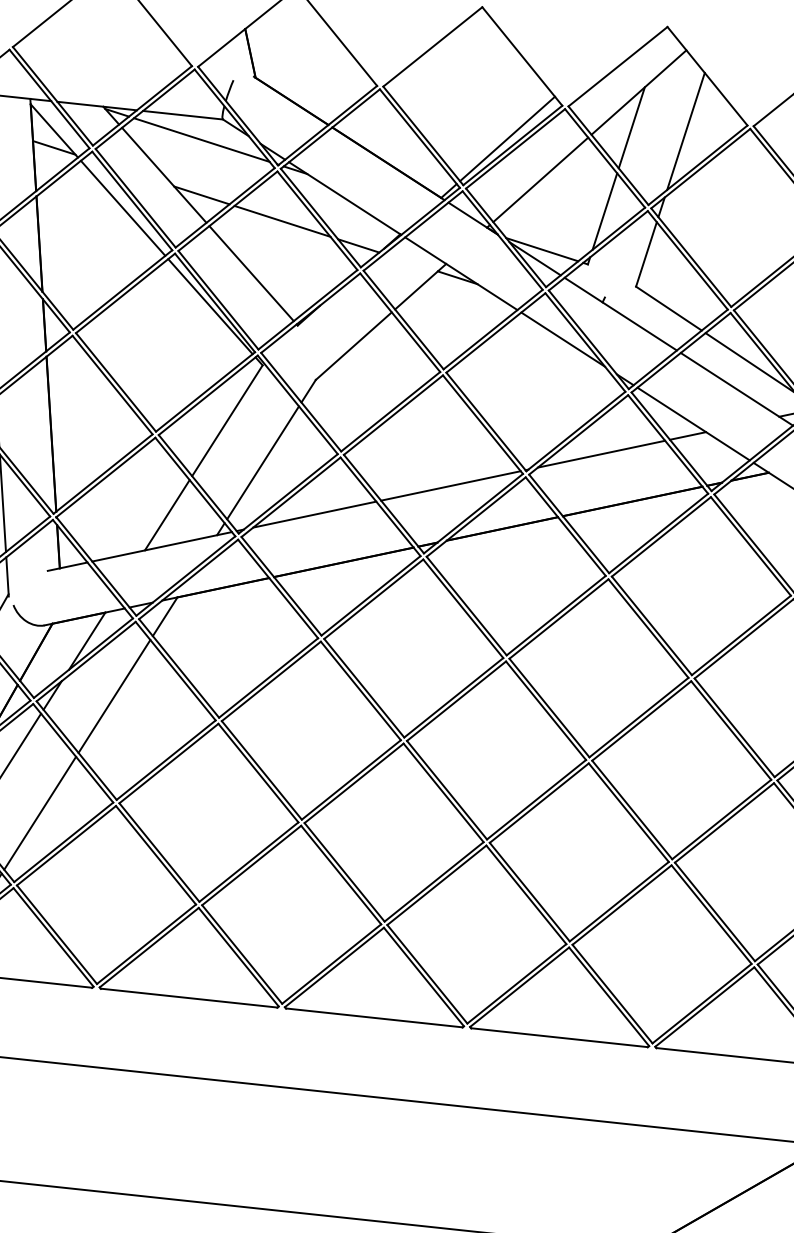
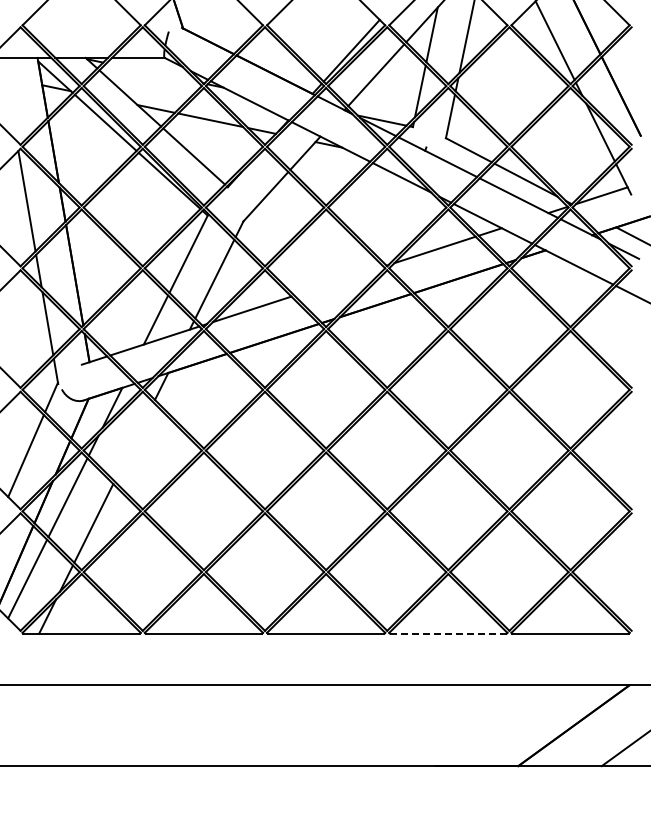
line: (202, 139) -> (152, 72), removed
line: (450, 484) -> (338, 280), removed
line: (113, 695) -> (133, 441), removed
line: (558, 1037) -> (447, 633), solid -> dashed

